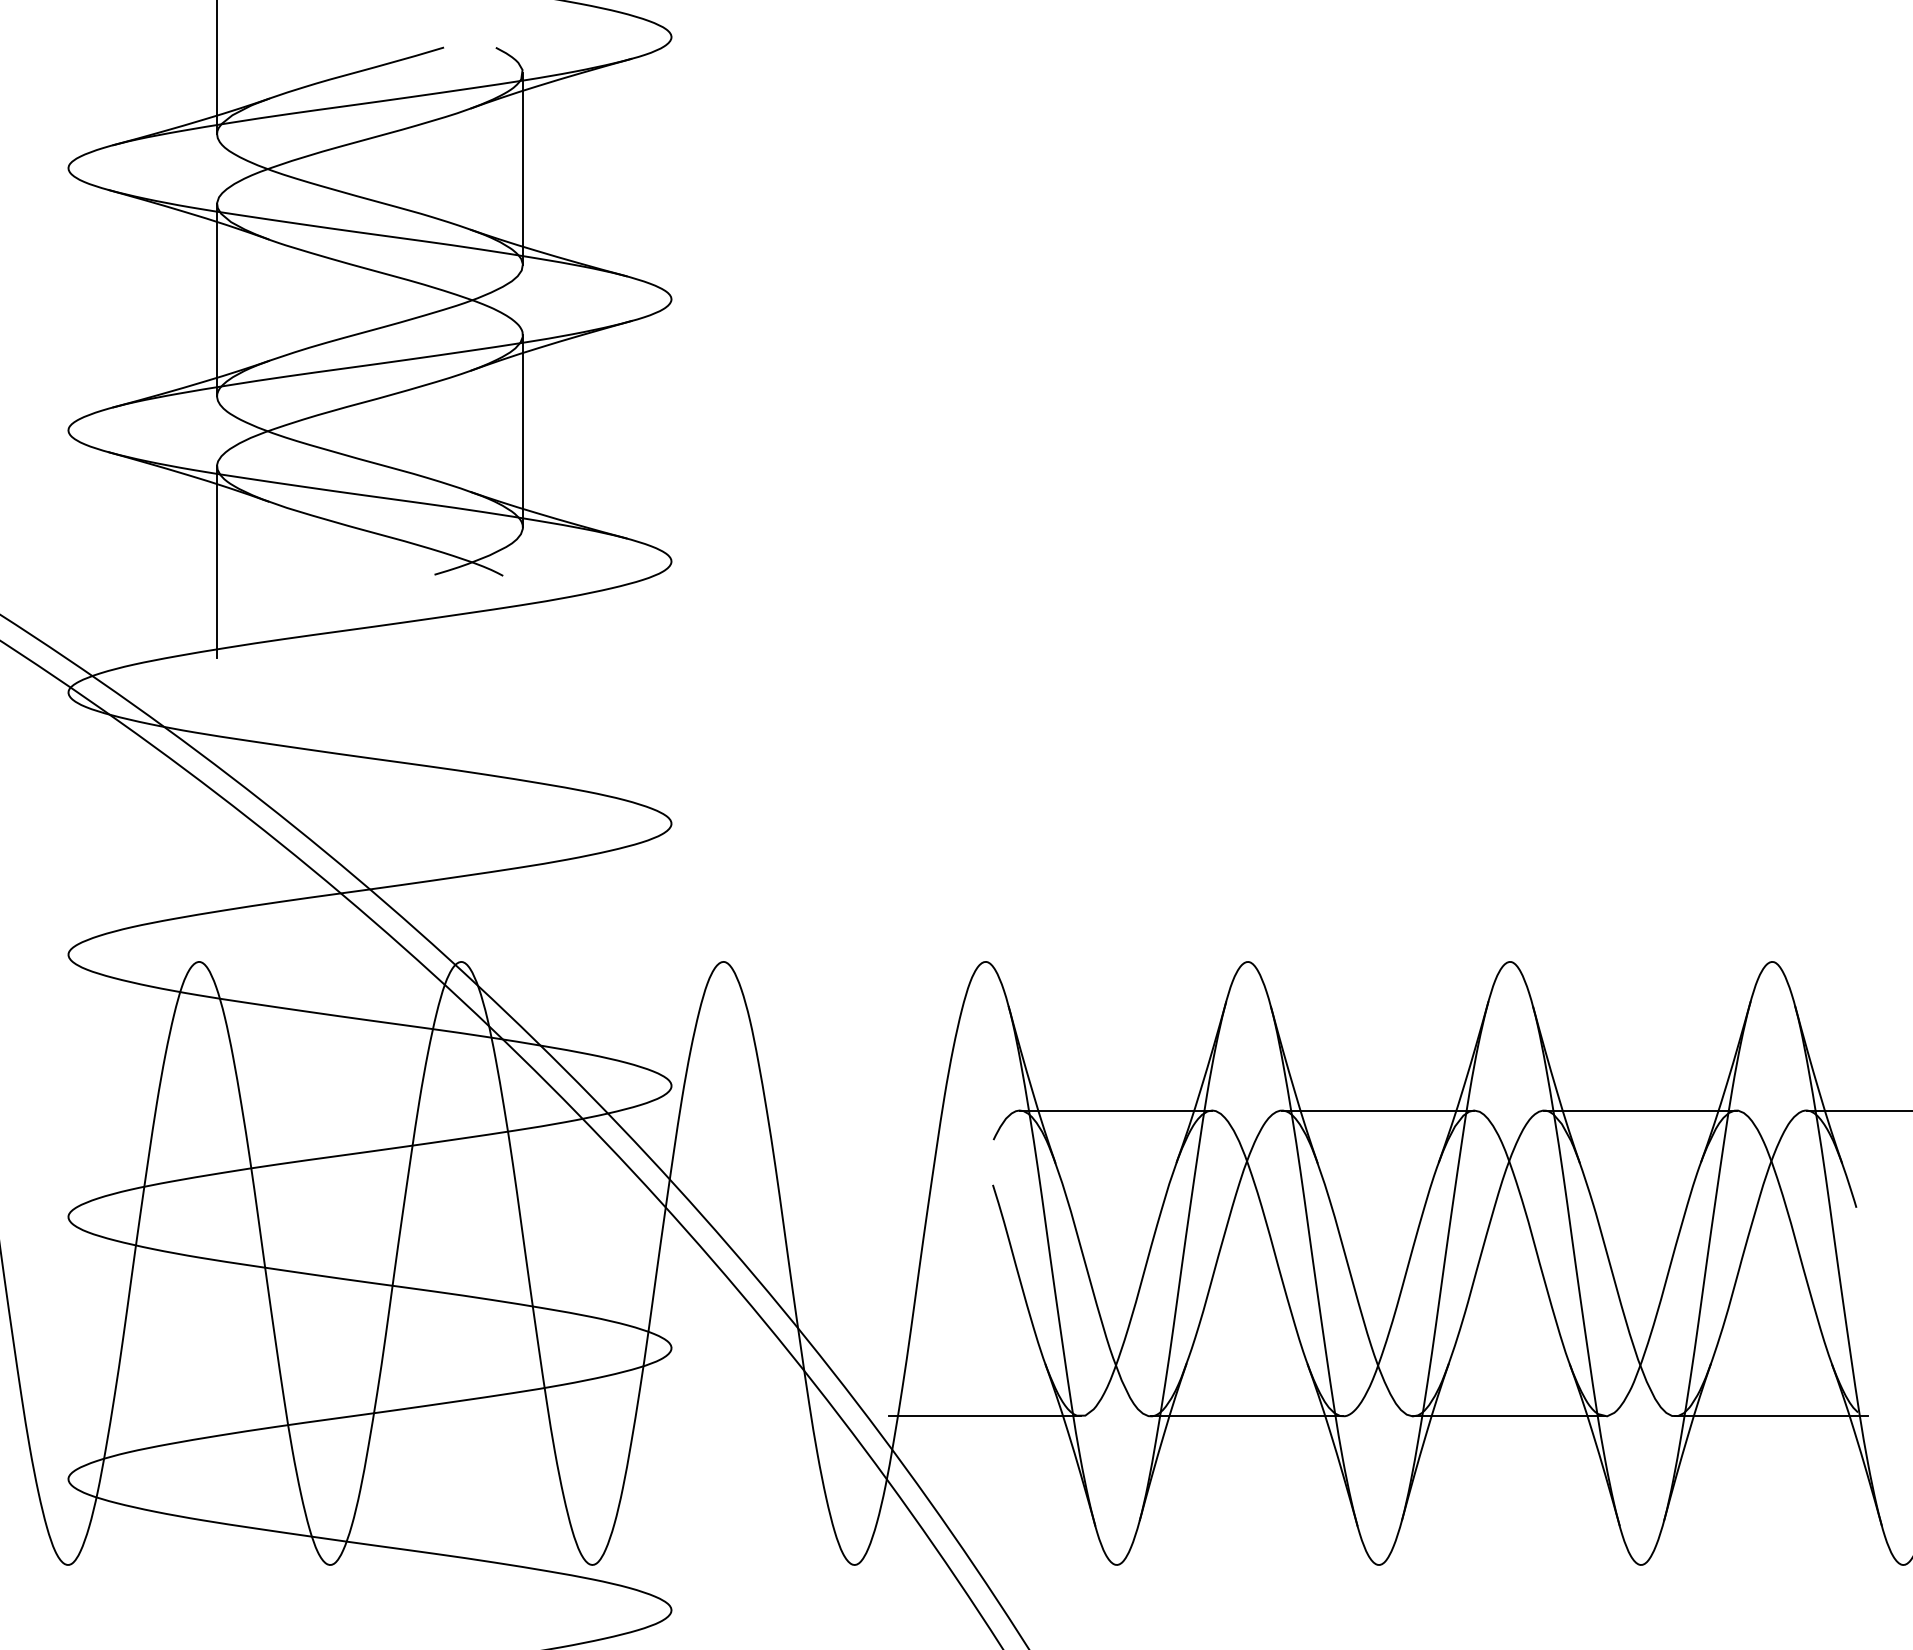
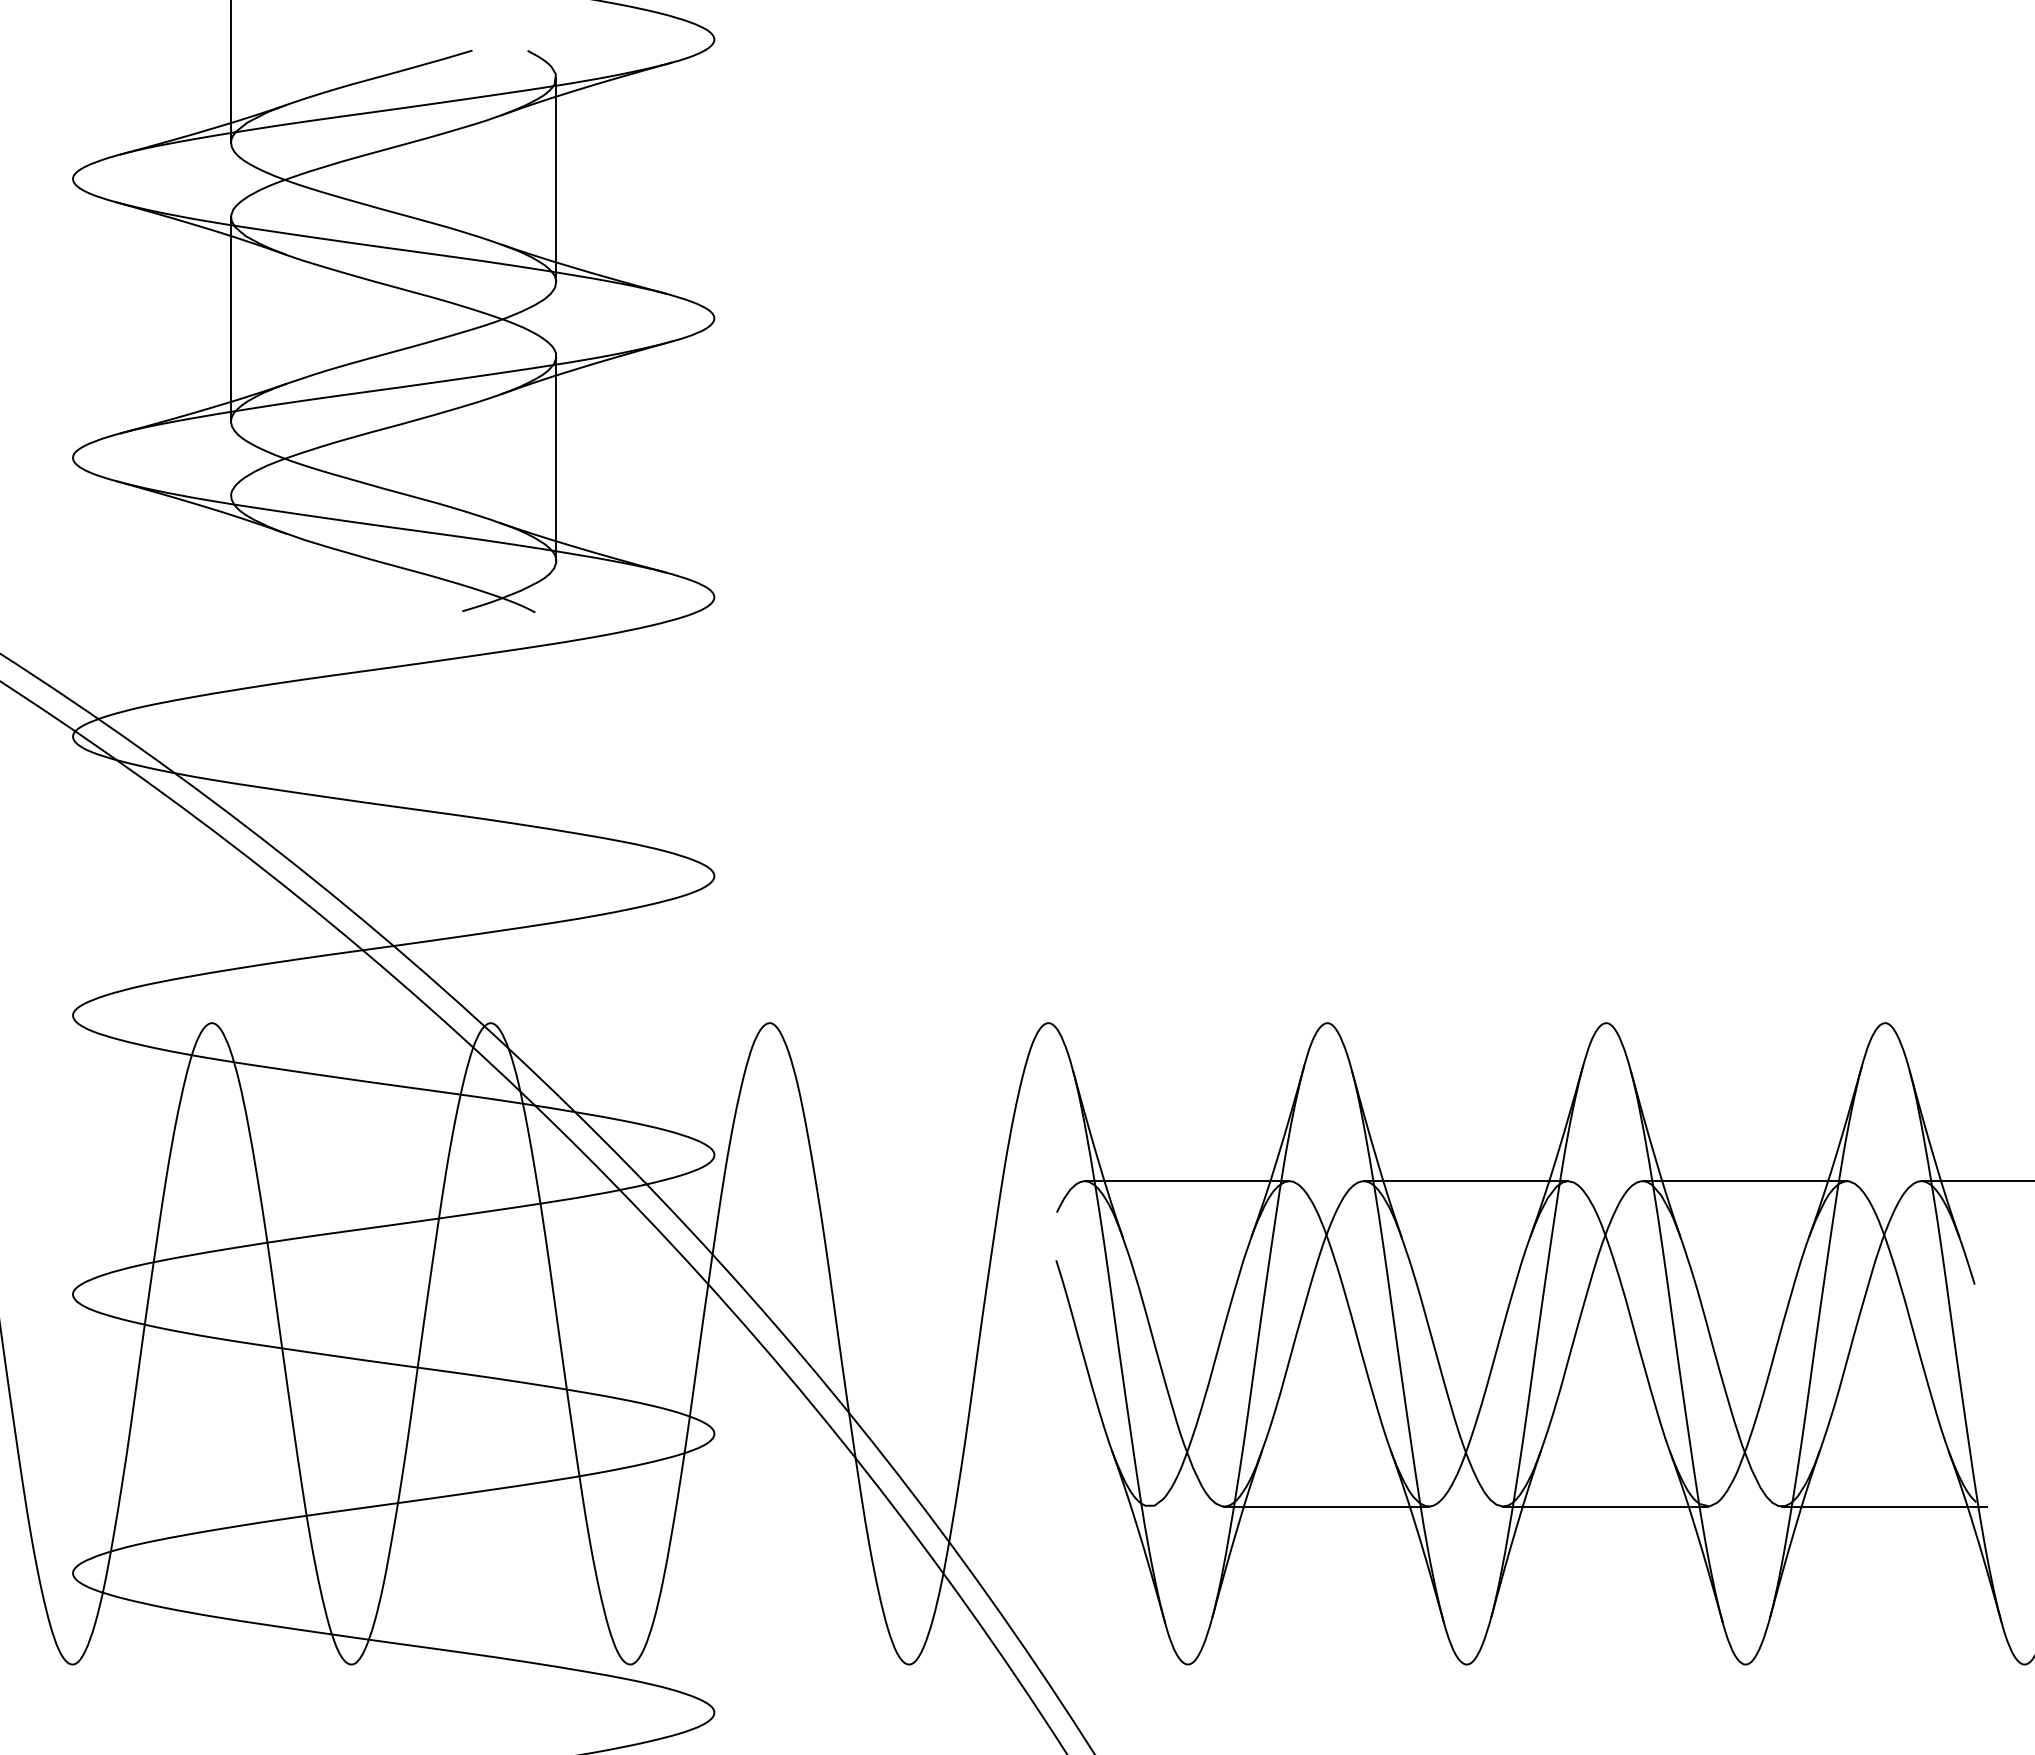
line: (217, 561) -> (231, 597), removed
line: (984, 1416) -> (1047, 1506), removed

